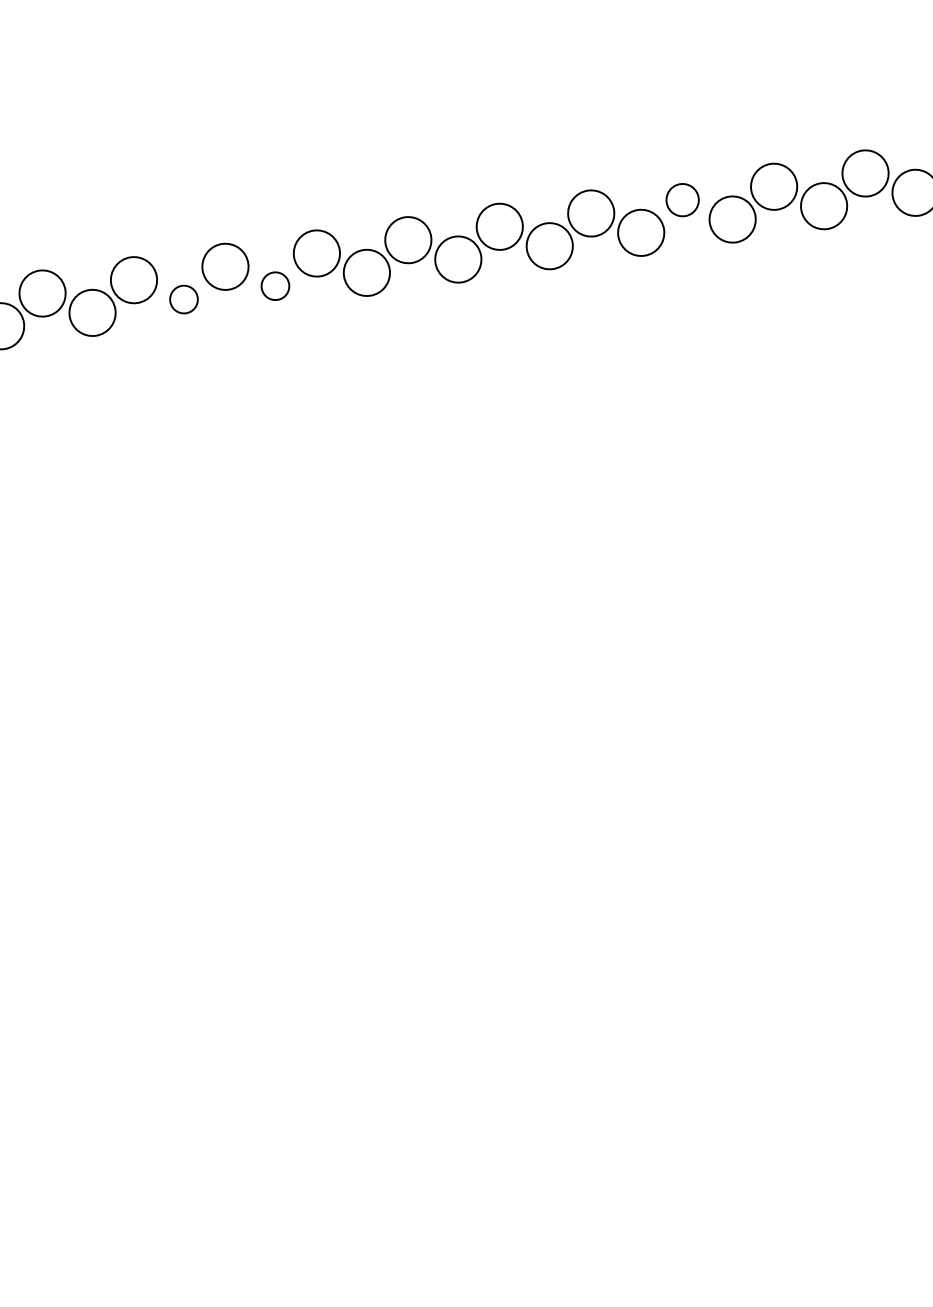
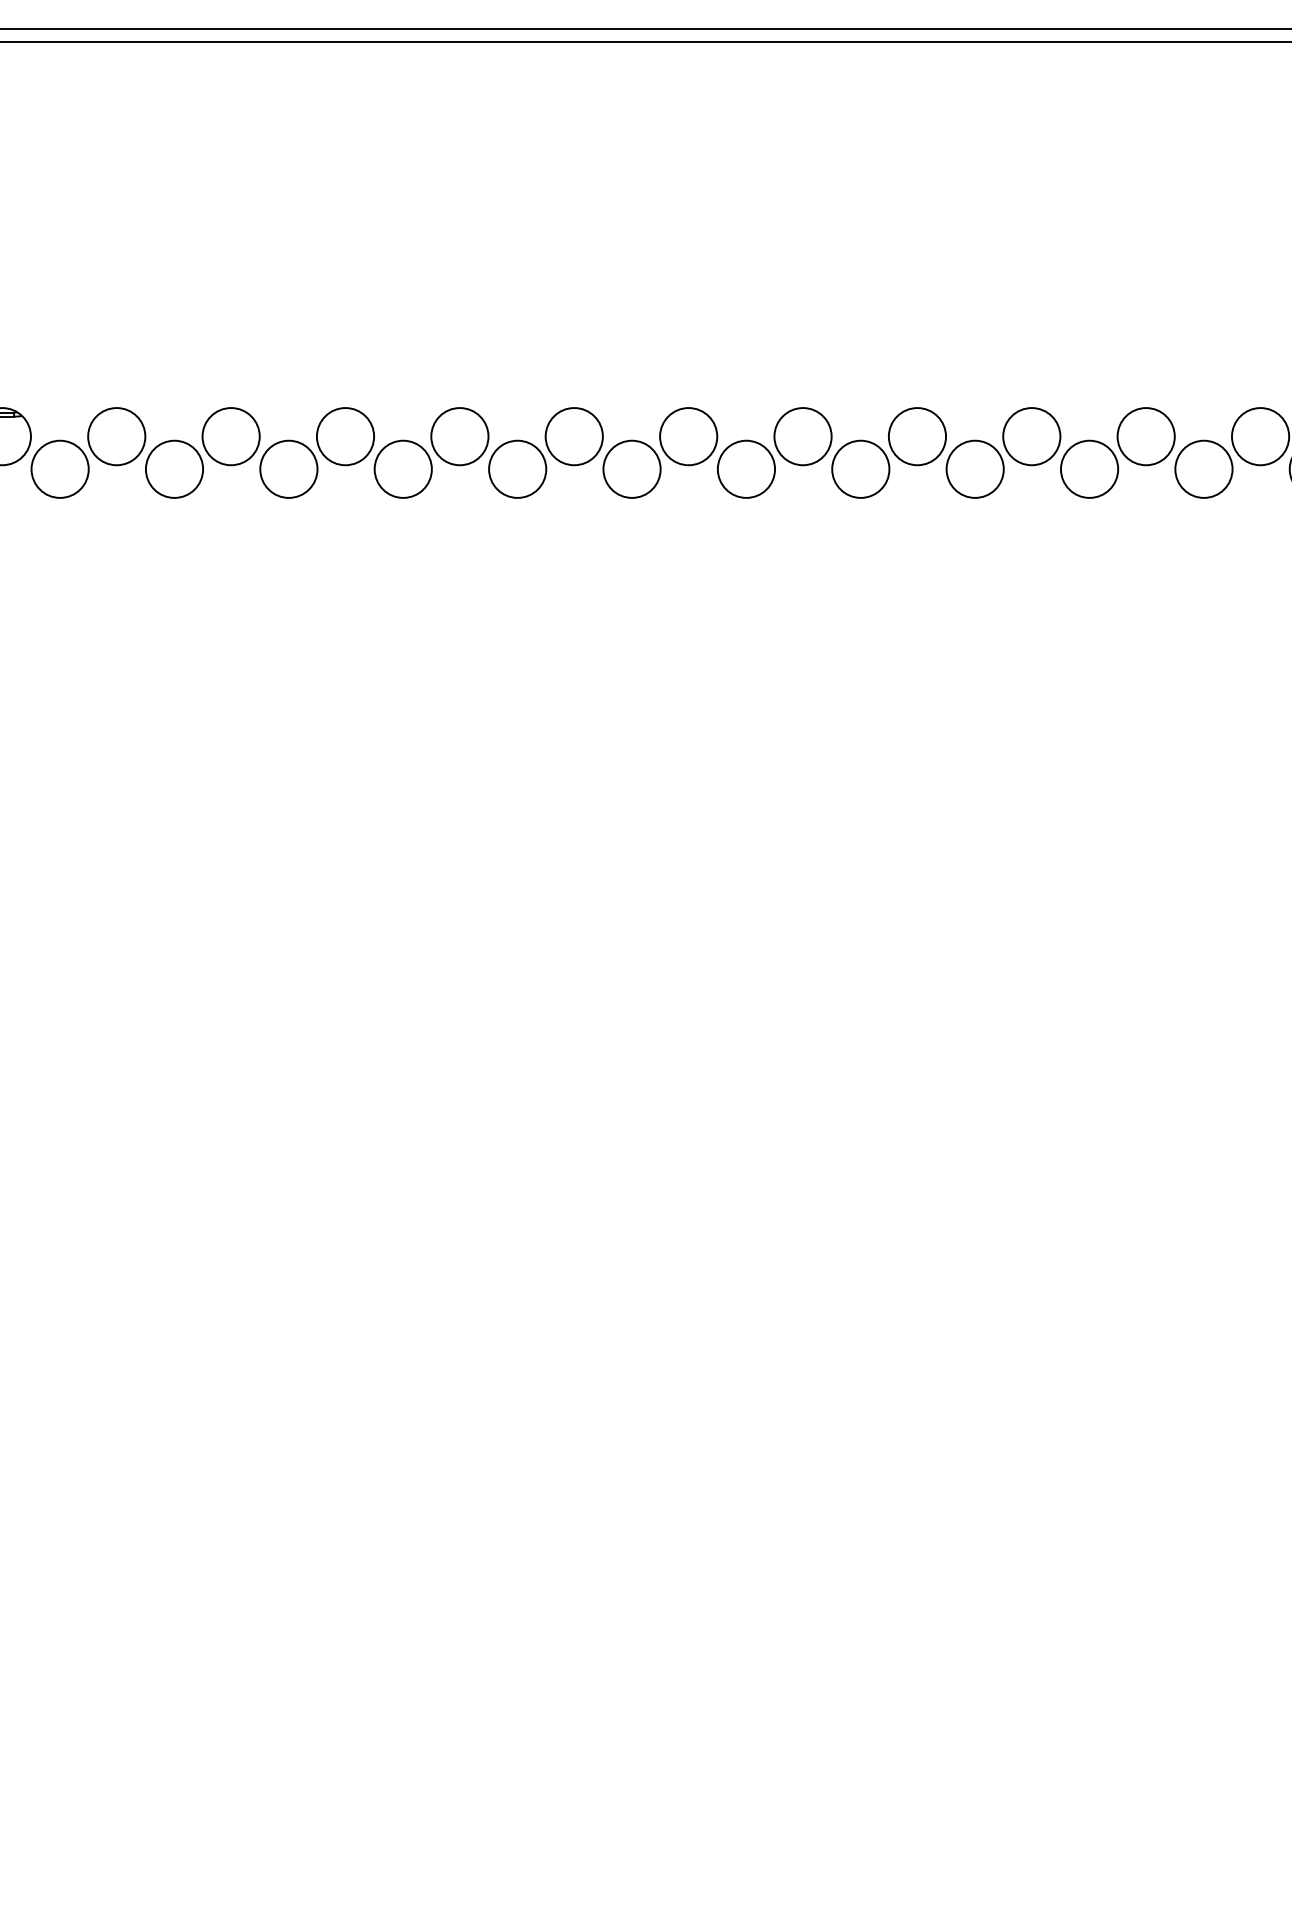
circle: (682, 200) -> (1145, 436), size x1.43
circle: (274, 285) -> (631, 468), size x1.67
circle: (183, 298) -> (517, 468), size x1.67

